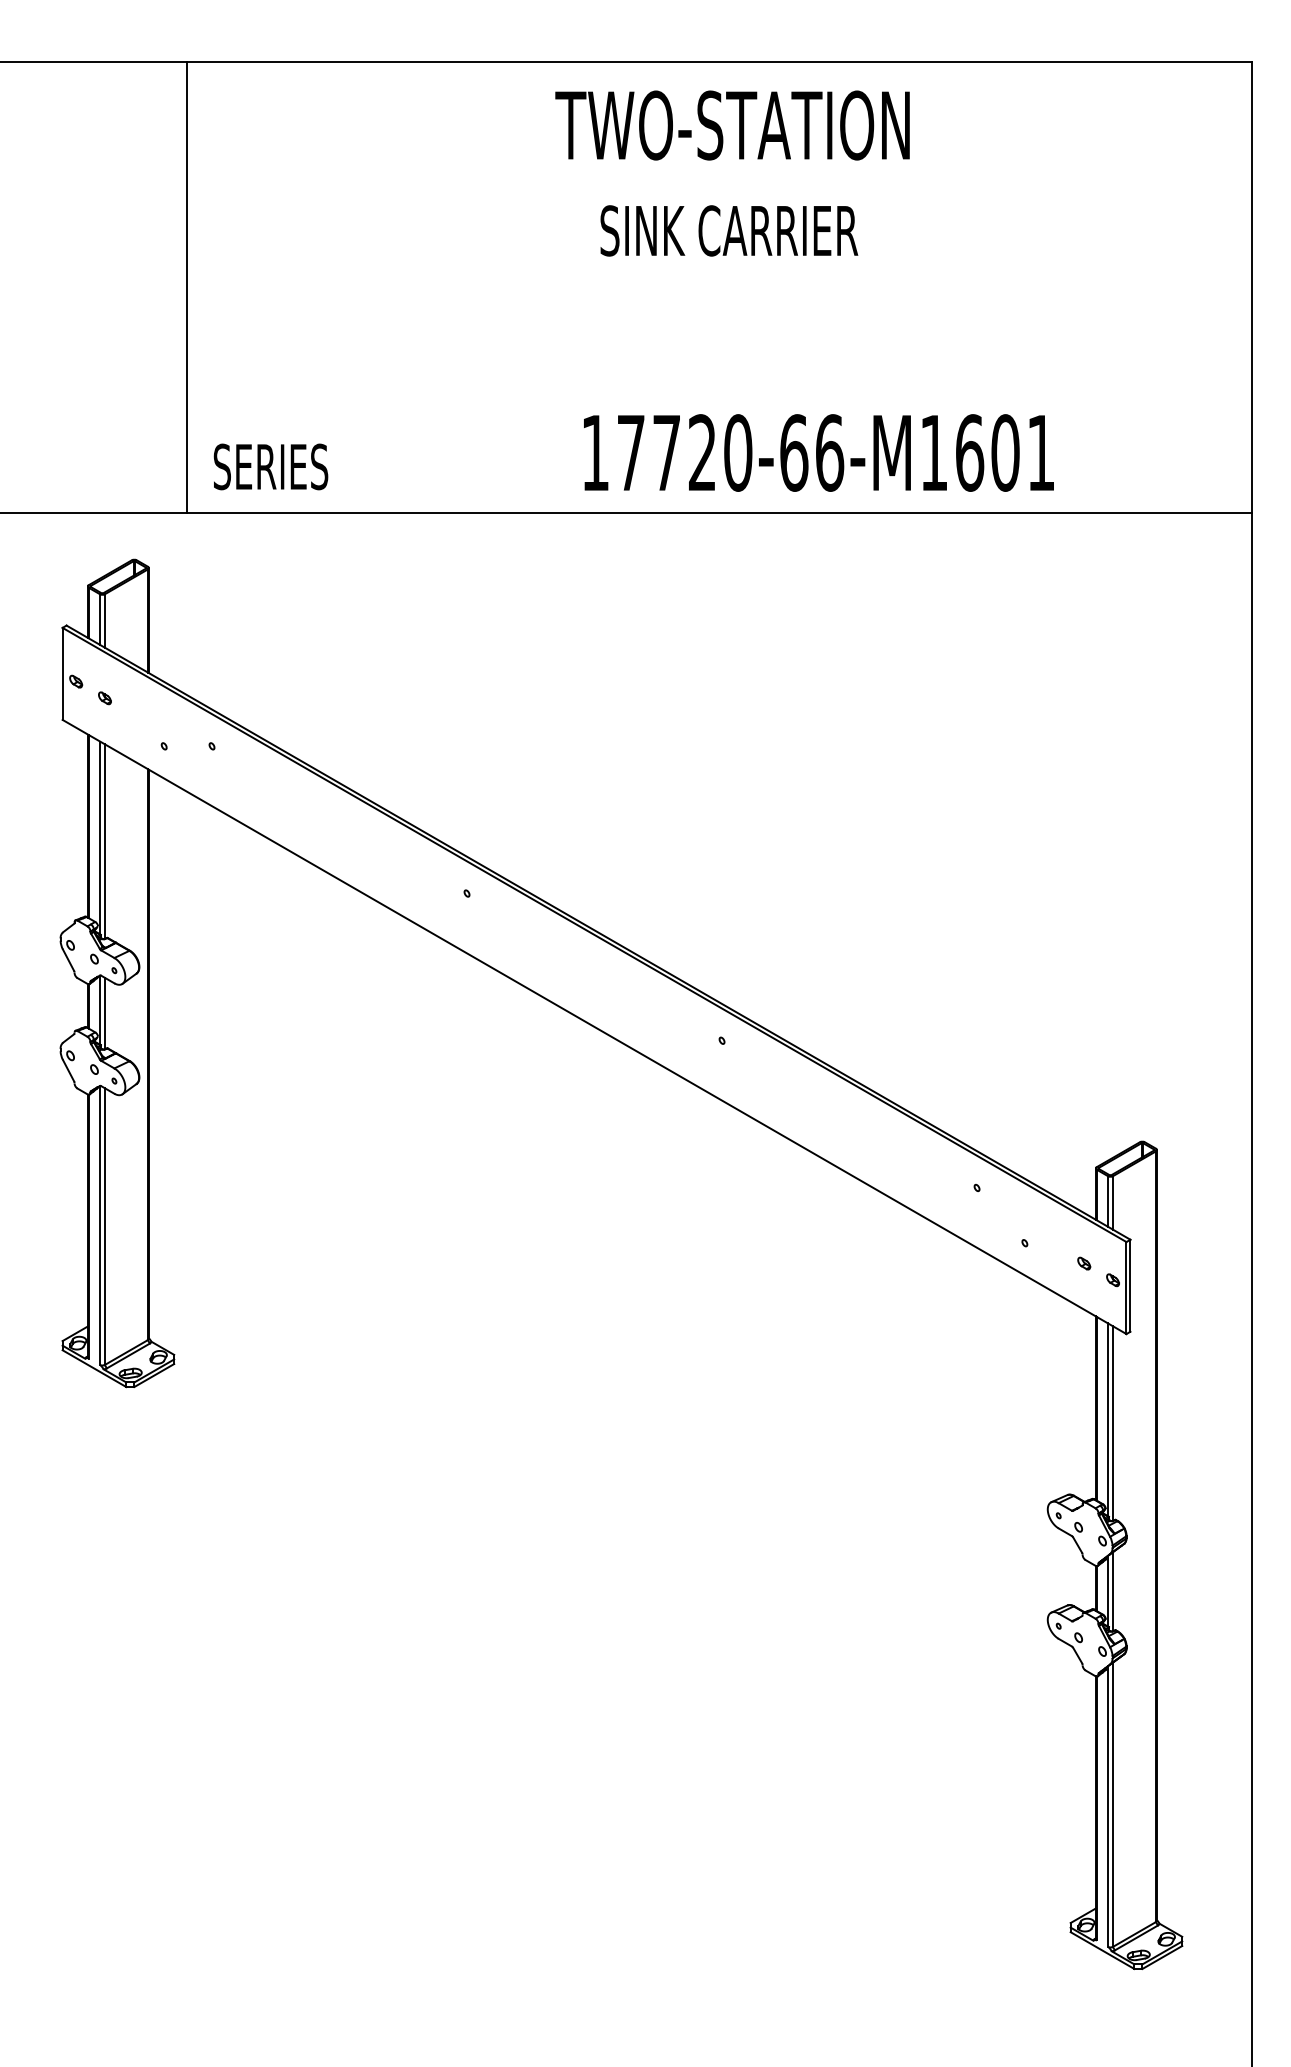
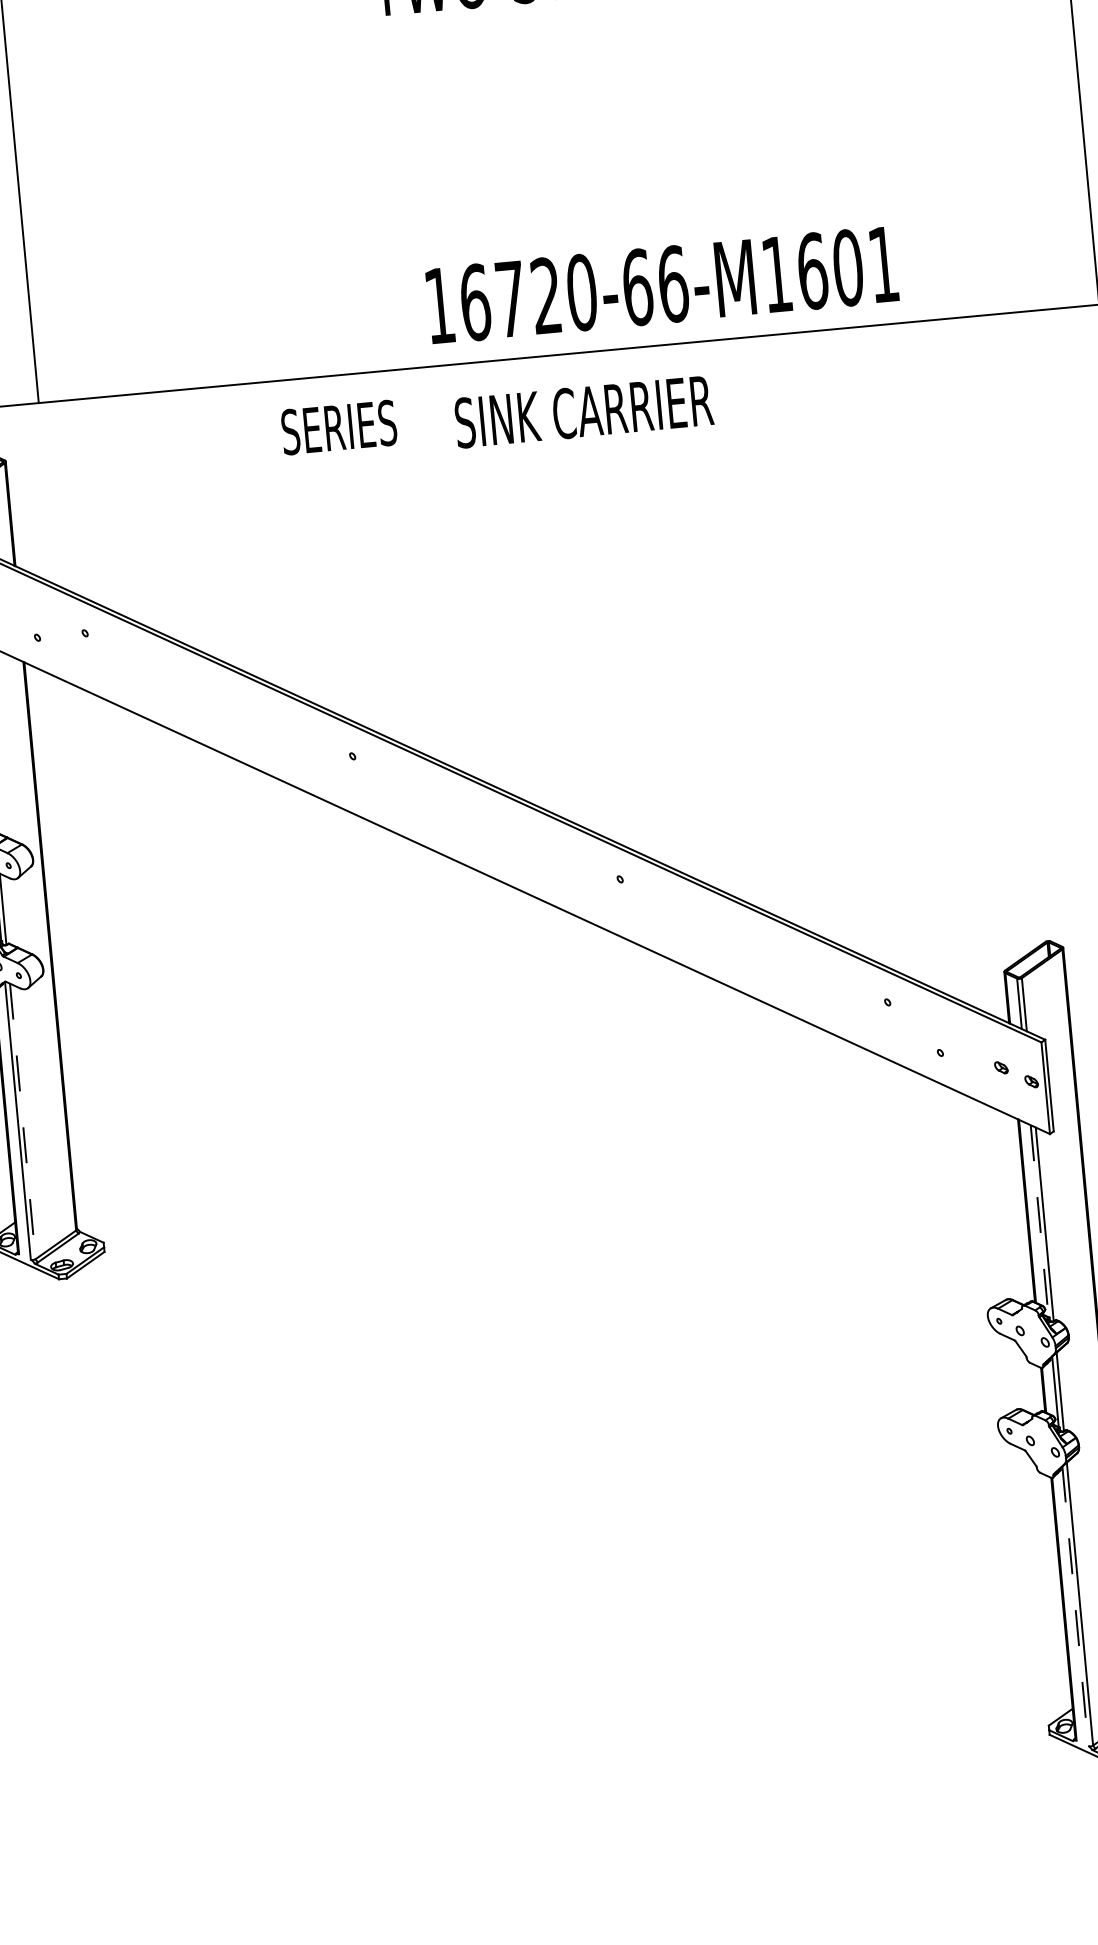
text: (729, 230) -> (584, 411), moved
text: (631, 452) -> (475, 302), 17720-66-M1601 -> 16720-66-M1601
text: (270, 466) -> (338, 427), moved
line: (104, 1227) -> (22, 1122), solid -> dashed
line: (1108, 1420) -> (1040, 1221), solid -> dashed
line: (1108, 1807) -> (1075, 1607), solid -> dashed

